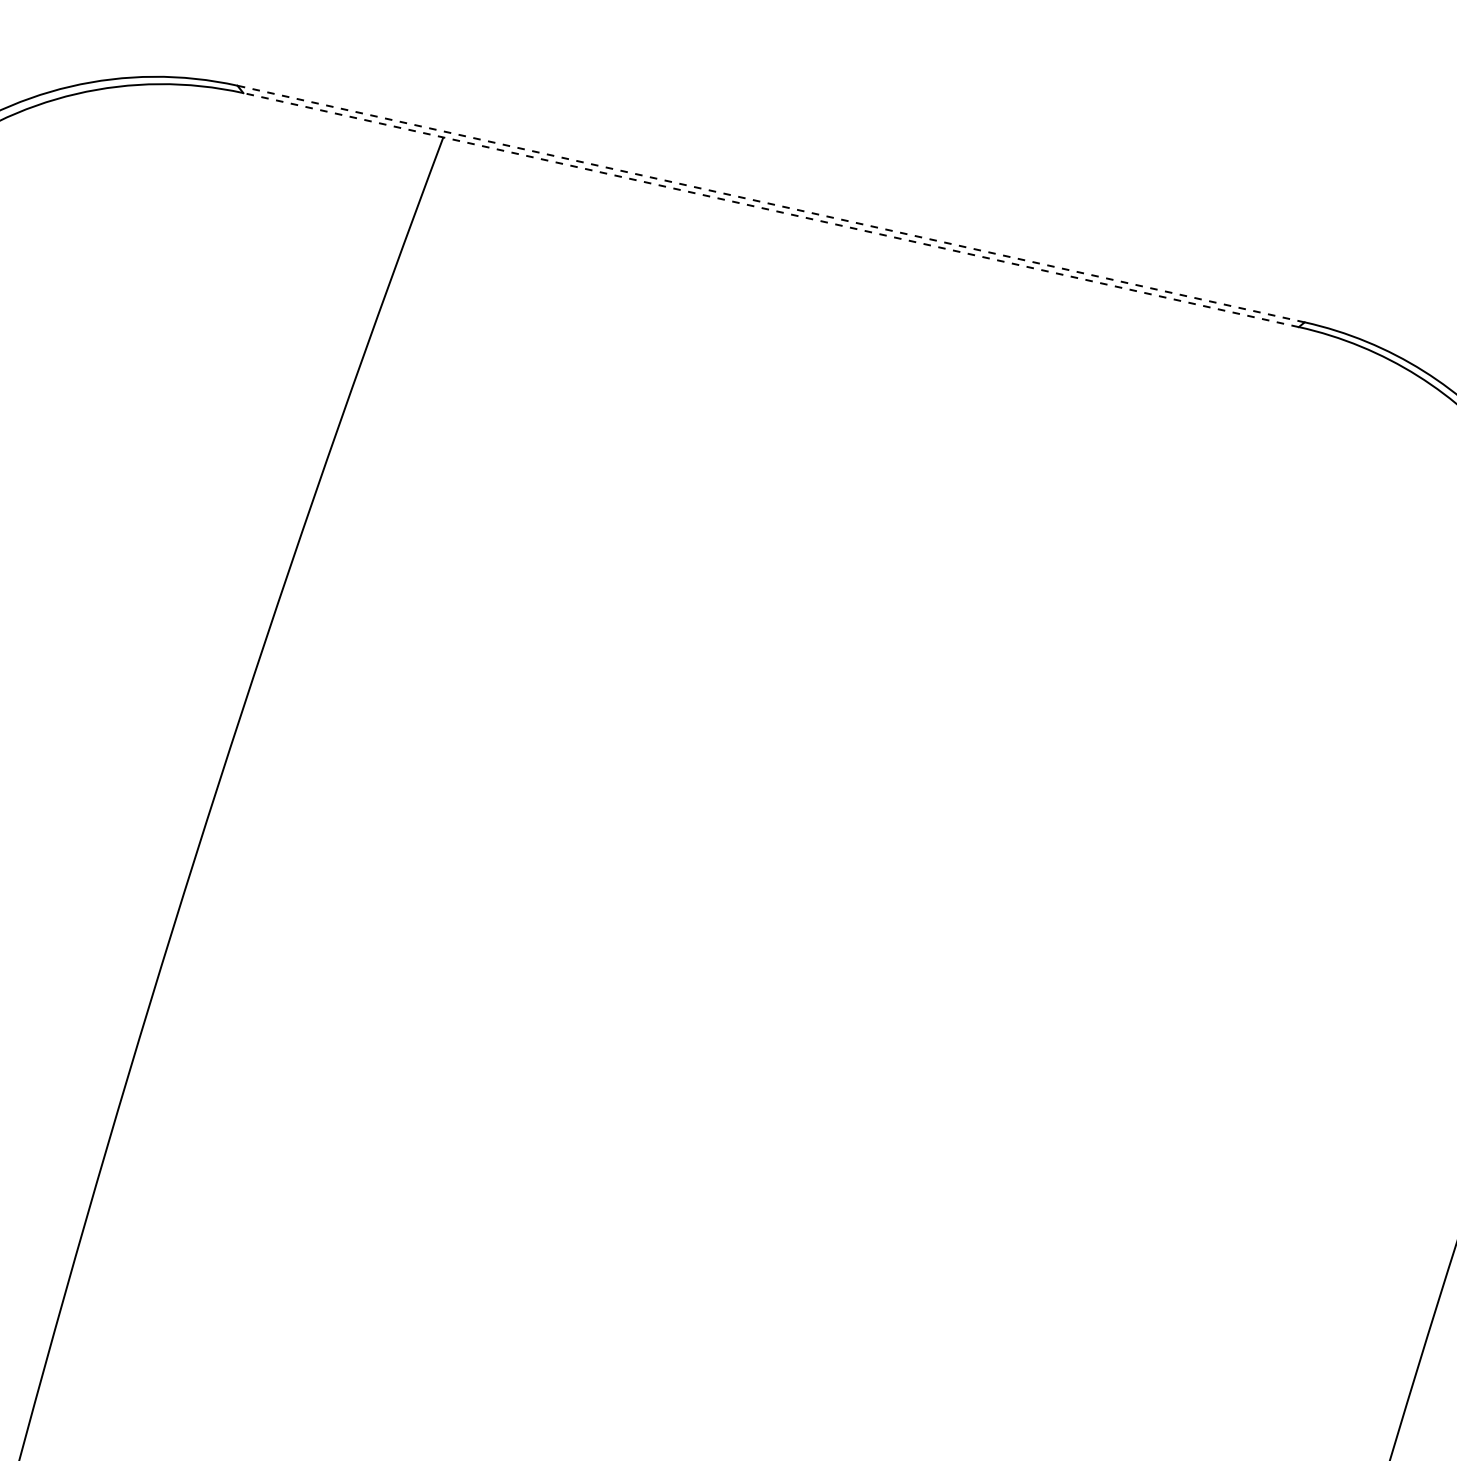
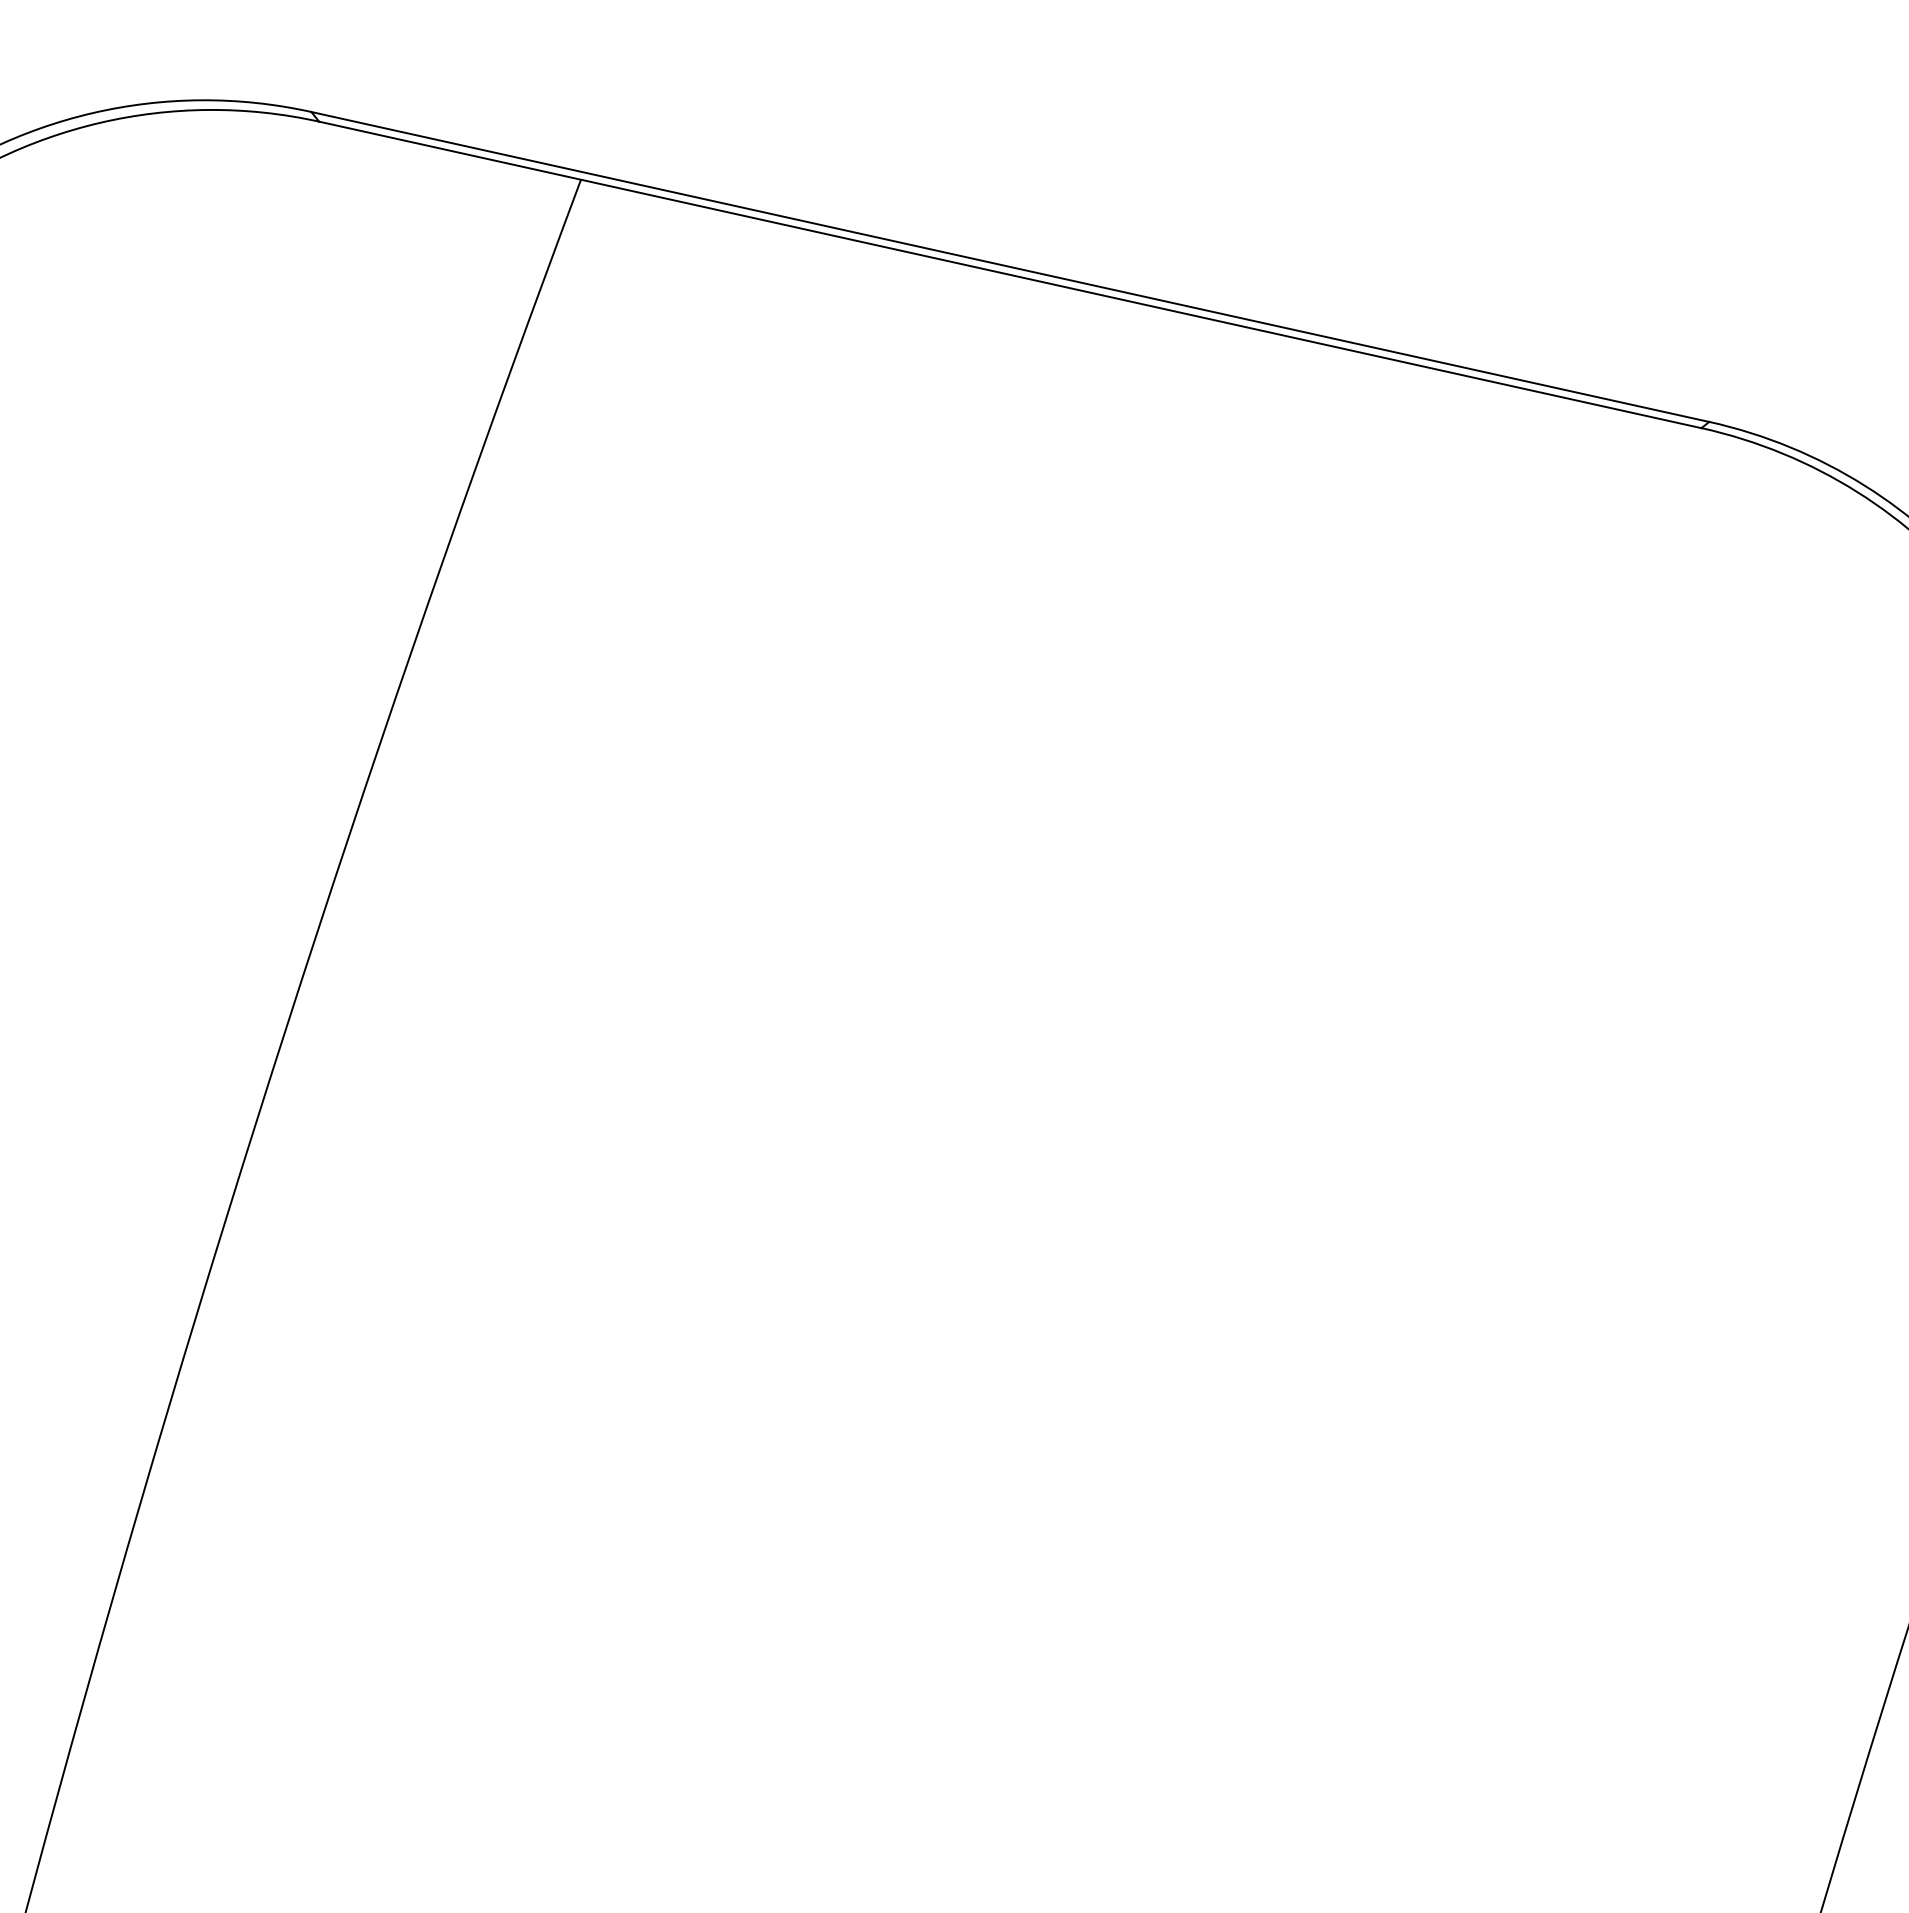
line: (771, 203) -> (1010, 266), dashed -> solid
line: (771, 209) -> (1010, 274), dashed -> solid

